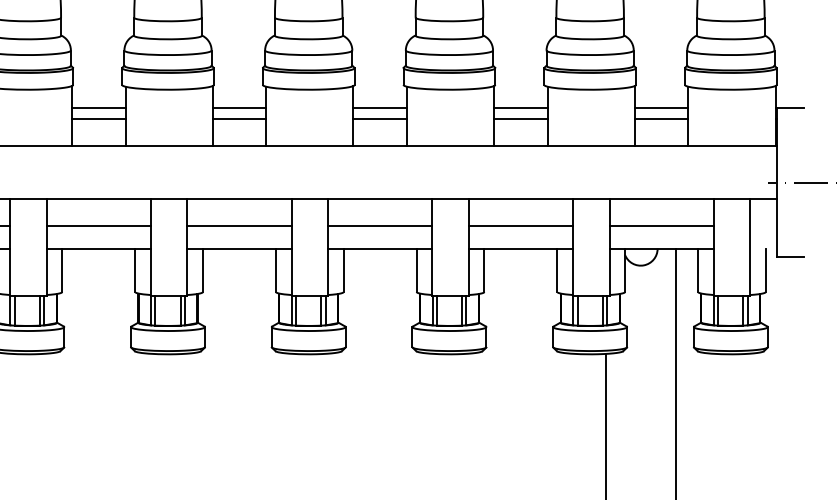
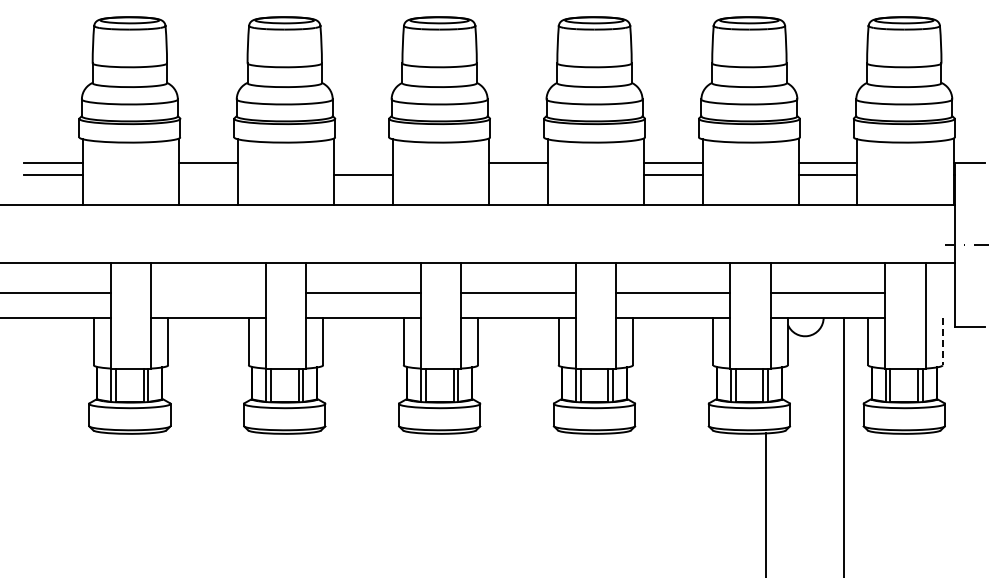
line: (238, 107) -> (362, 162), removed
line: (98, 119) -> (208, 175), removed
line: (379, 119) -> (517, 175), removed
line: (98, 225) -> (208, 292), removed
line: (765, 270) -> (942, 341), solid -> dashed

